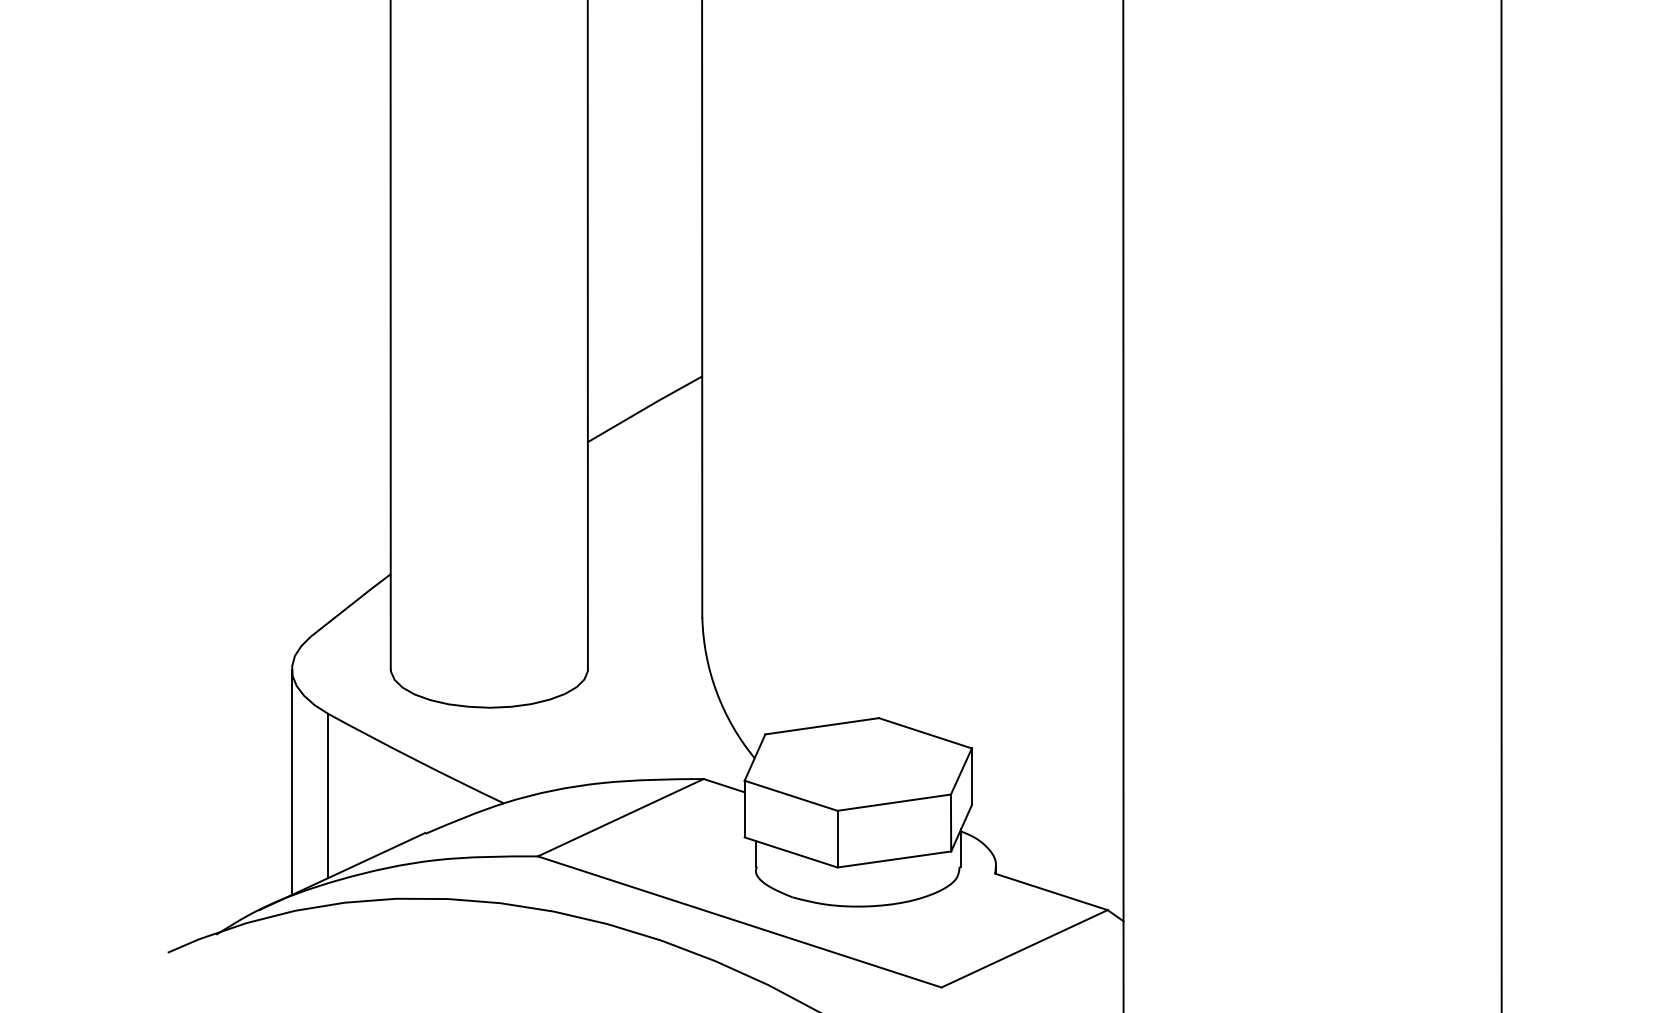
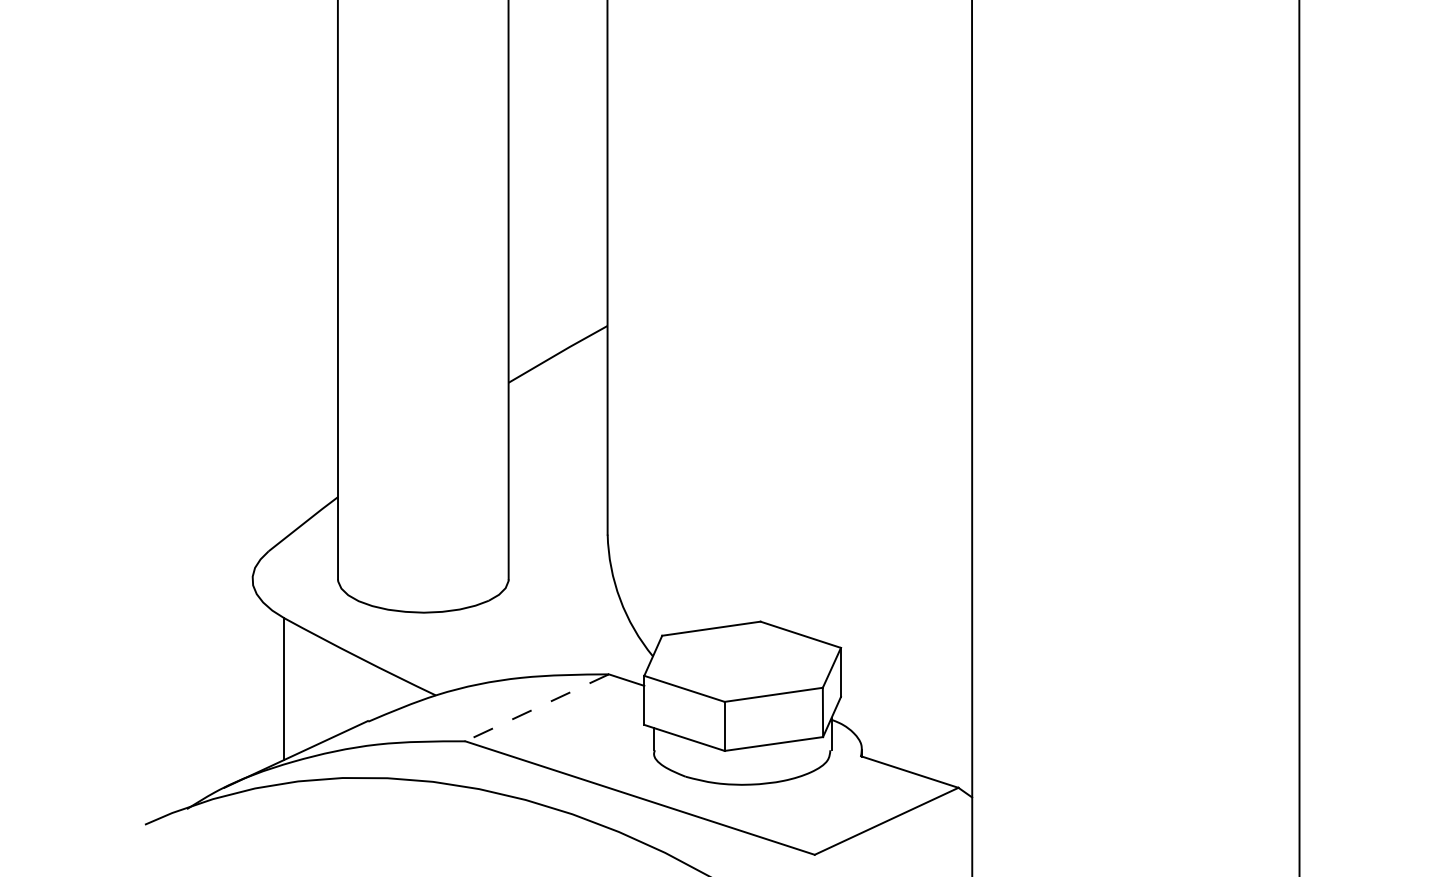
line: (291, 781) -> (252, 676), removed
line: (620, 818) -> (536, 708), solid -> dashed

